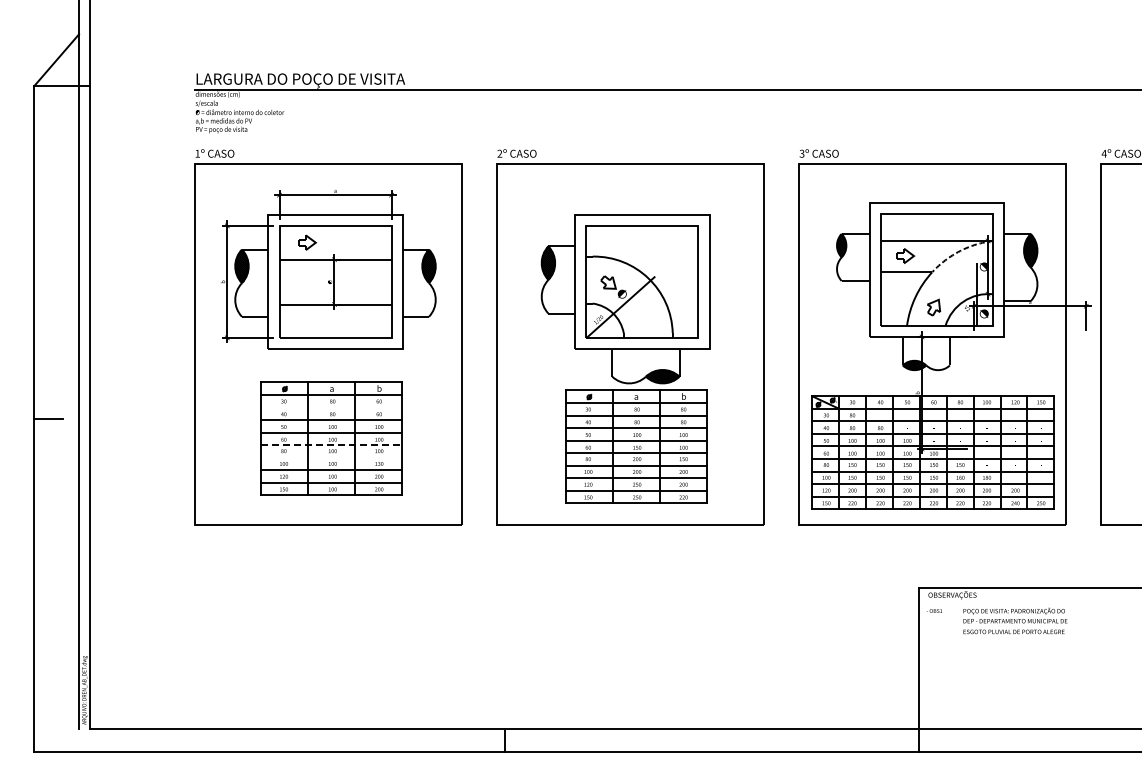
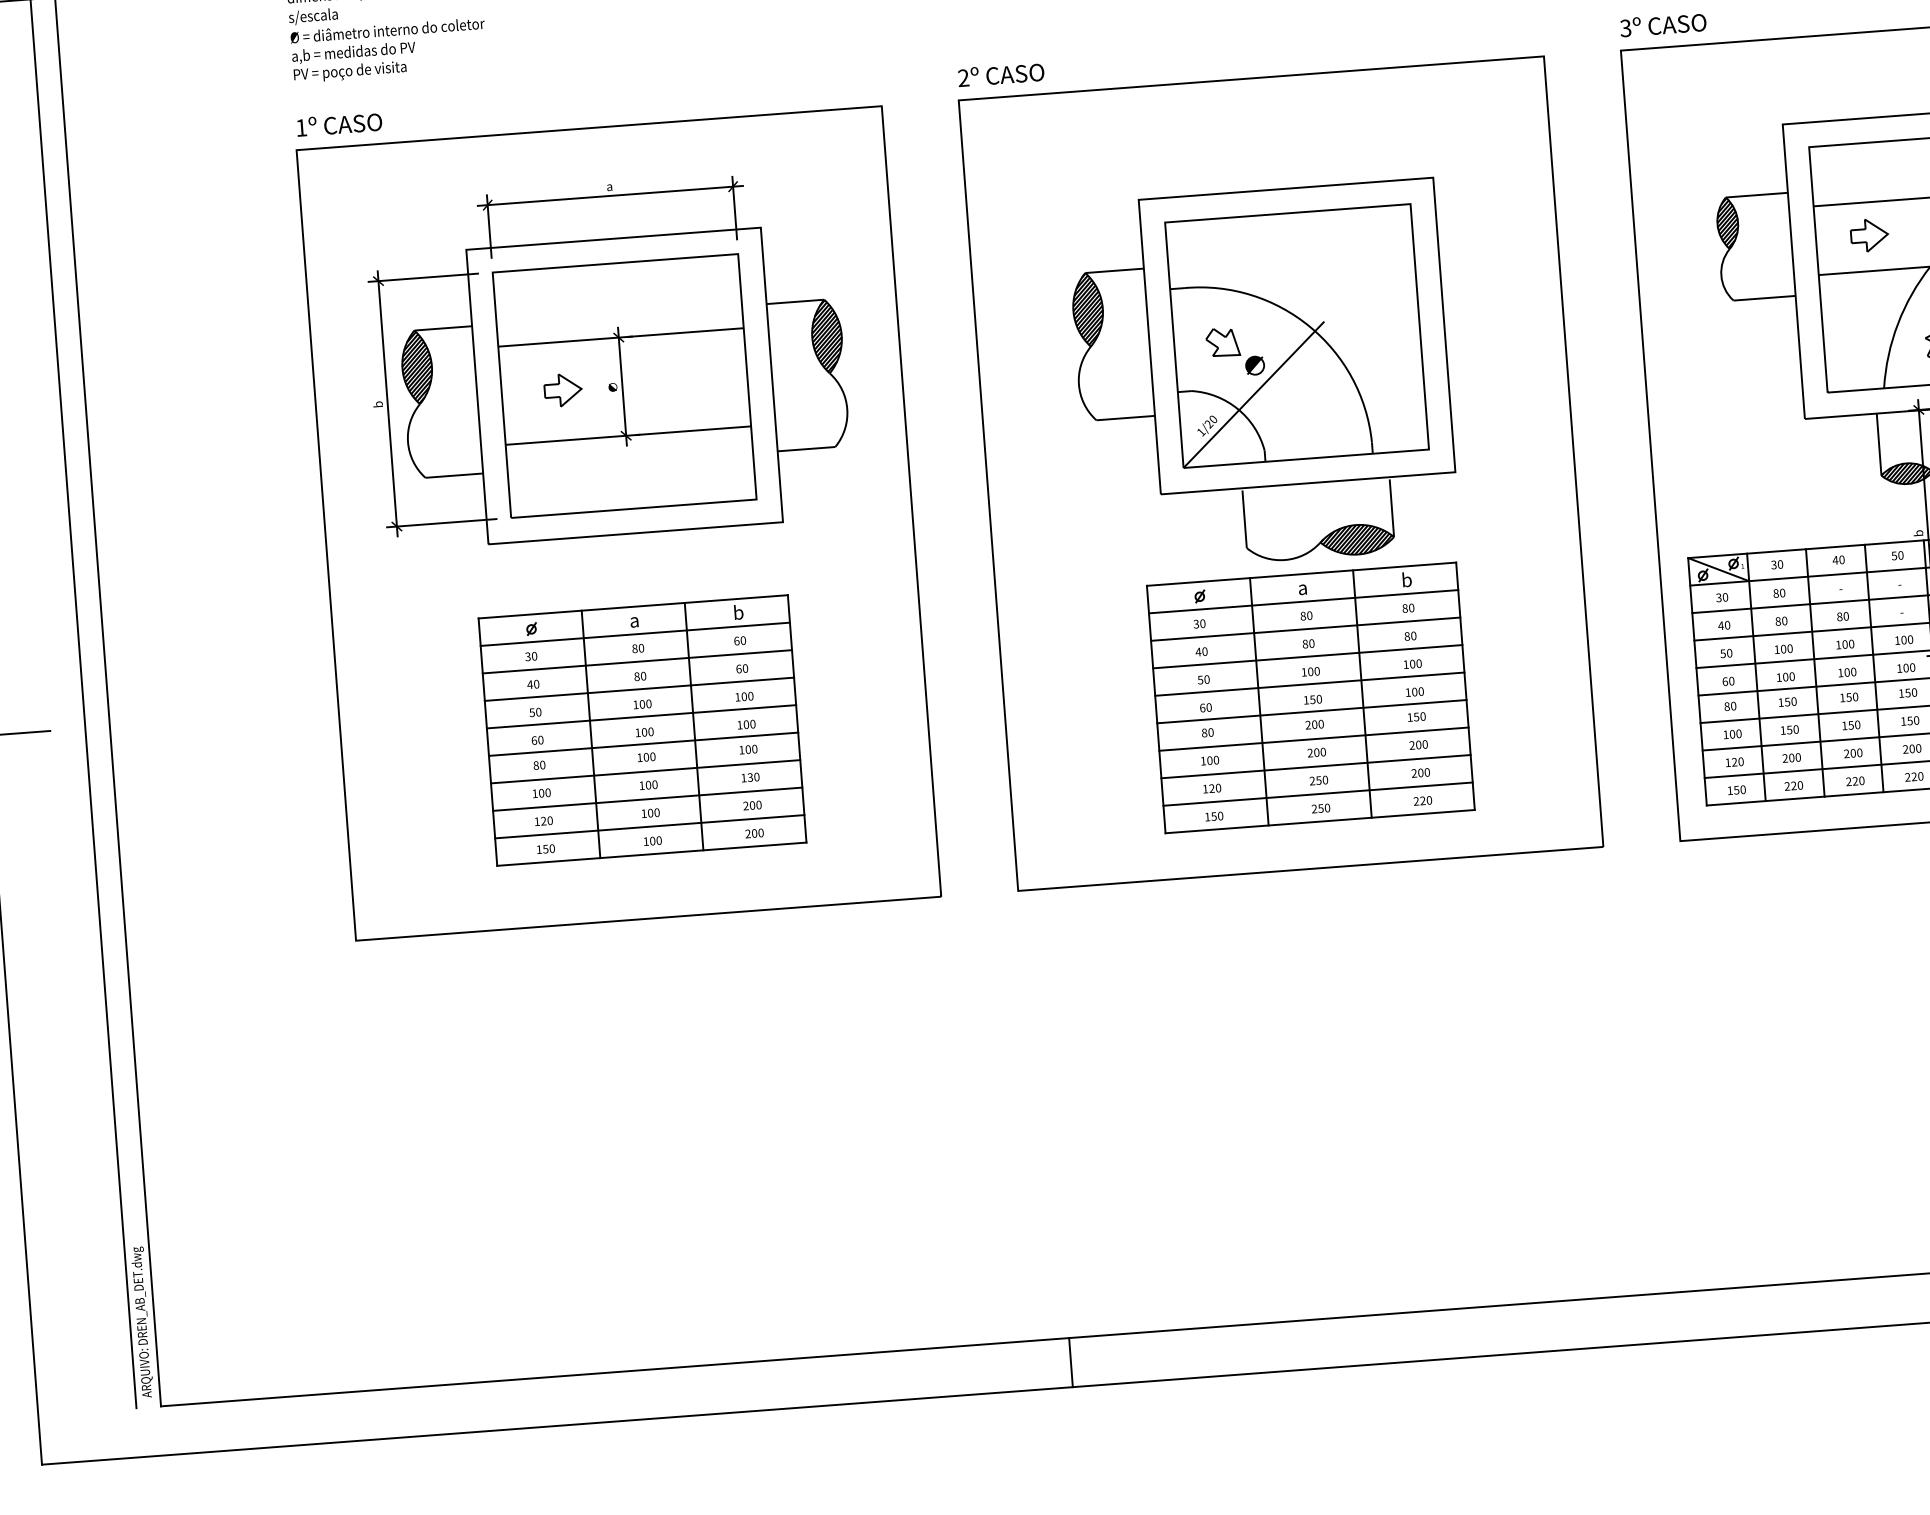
part: (307, 242) -> (563, 389), moved
line: (331, 407) -> (636, 661), added
line: (331, 445) -> (642, 745), dashed -> solid
line: (331, 457) -> (644, 771), added

